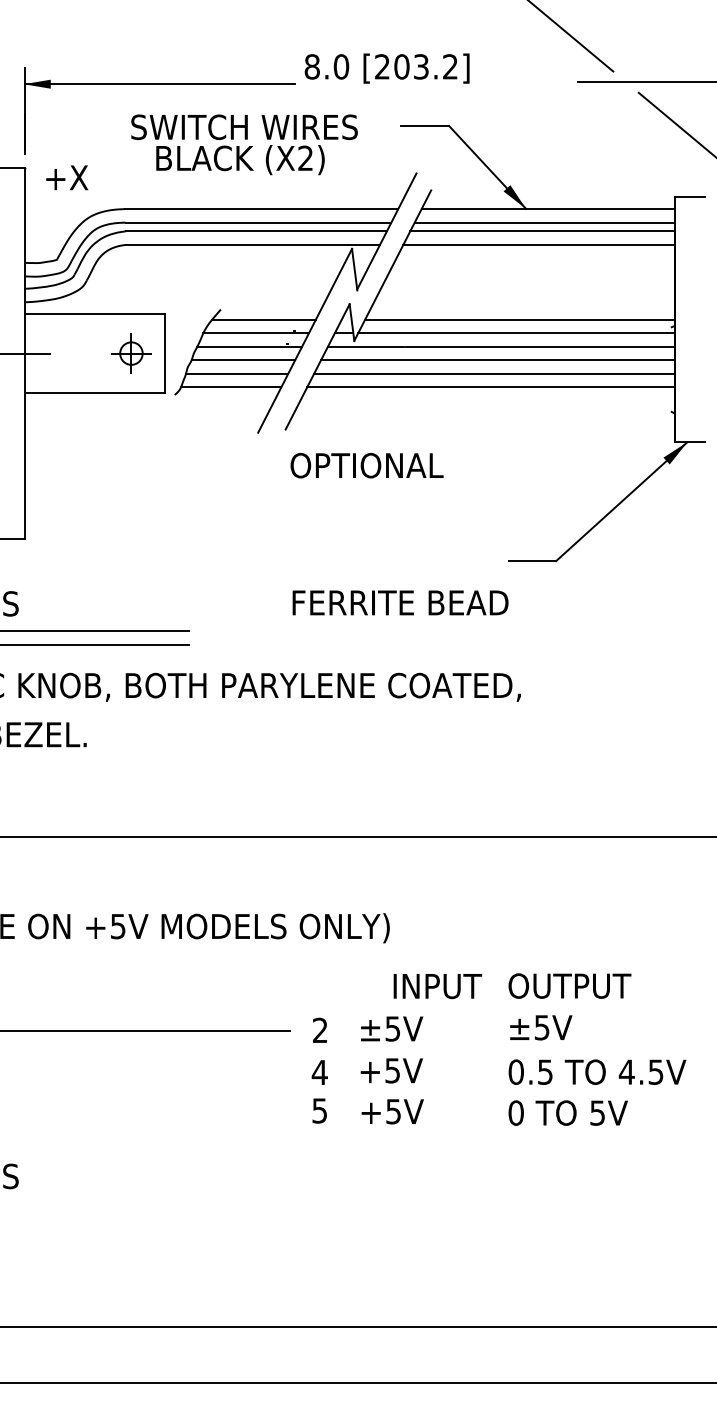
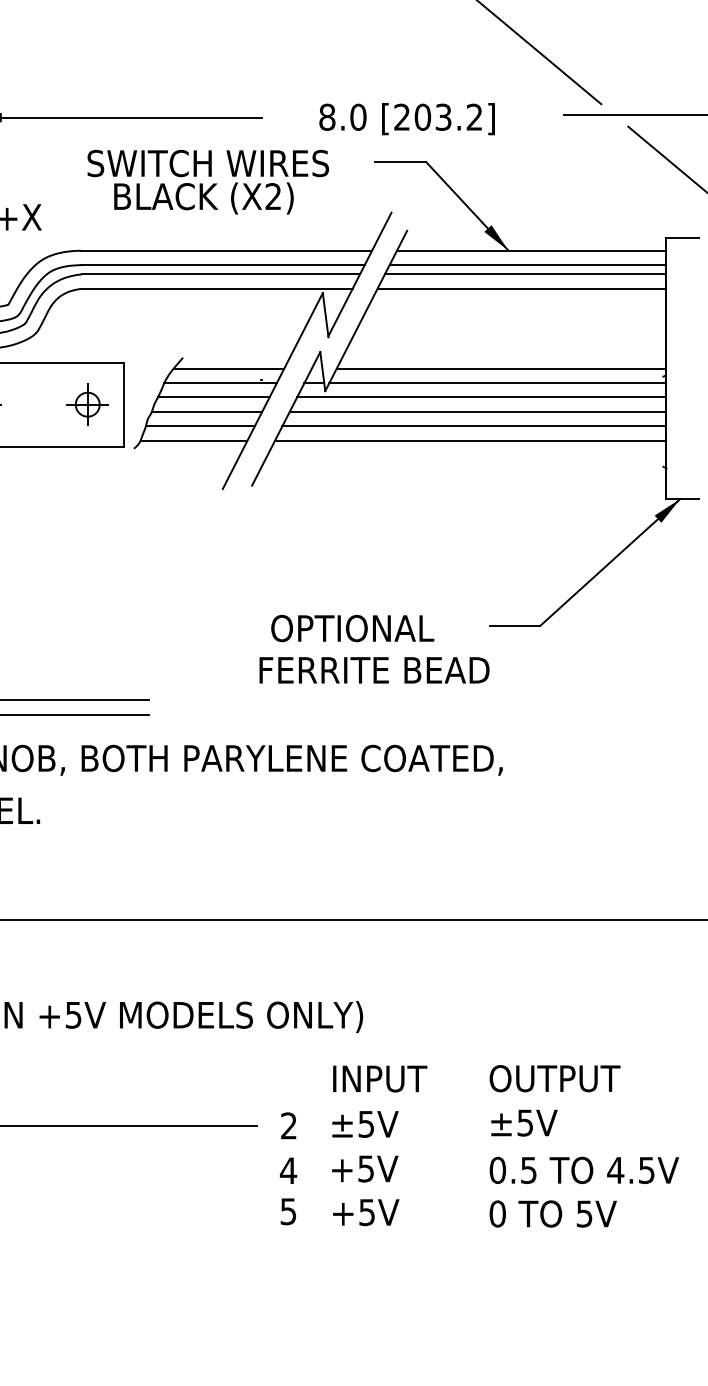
text: (386, 68) -> (406, 118), moved
text: (366, 465) -> (352, 628), moved
text: (437, 986) -> (379, 1079), moved

